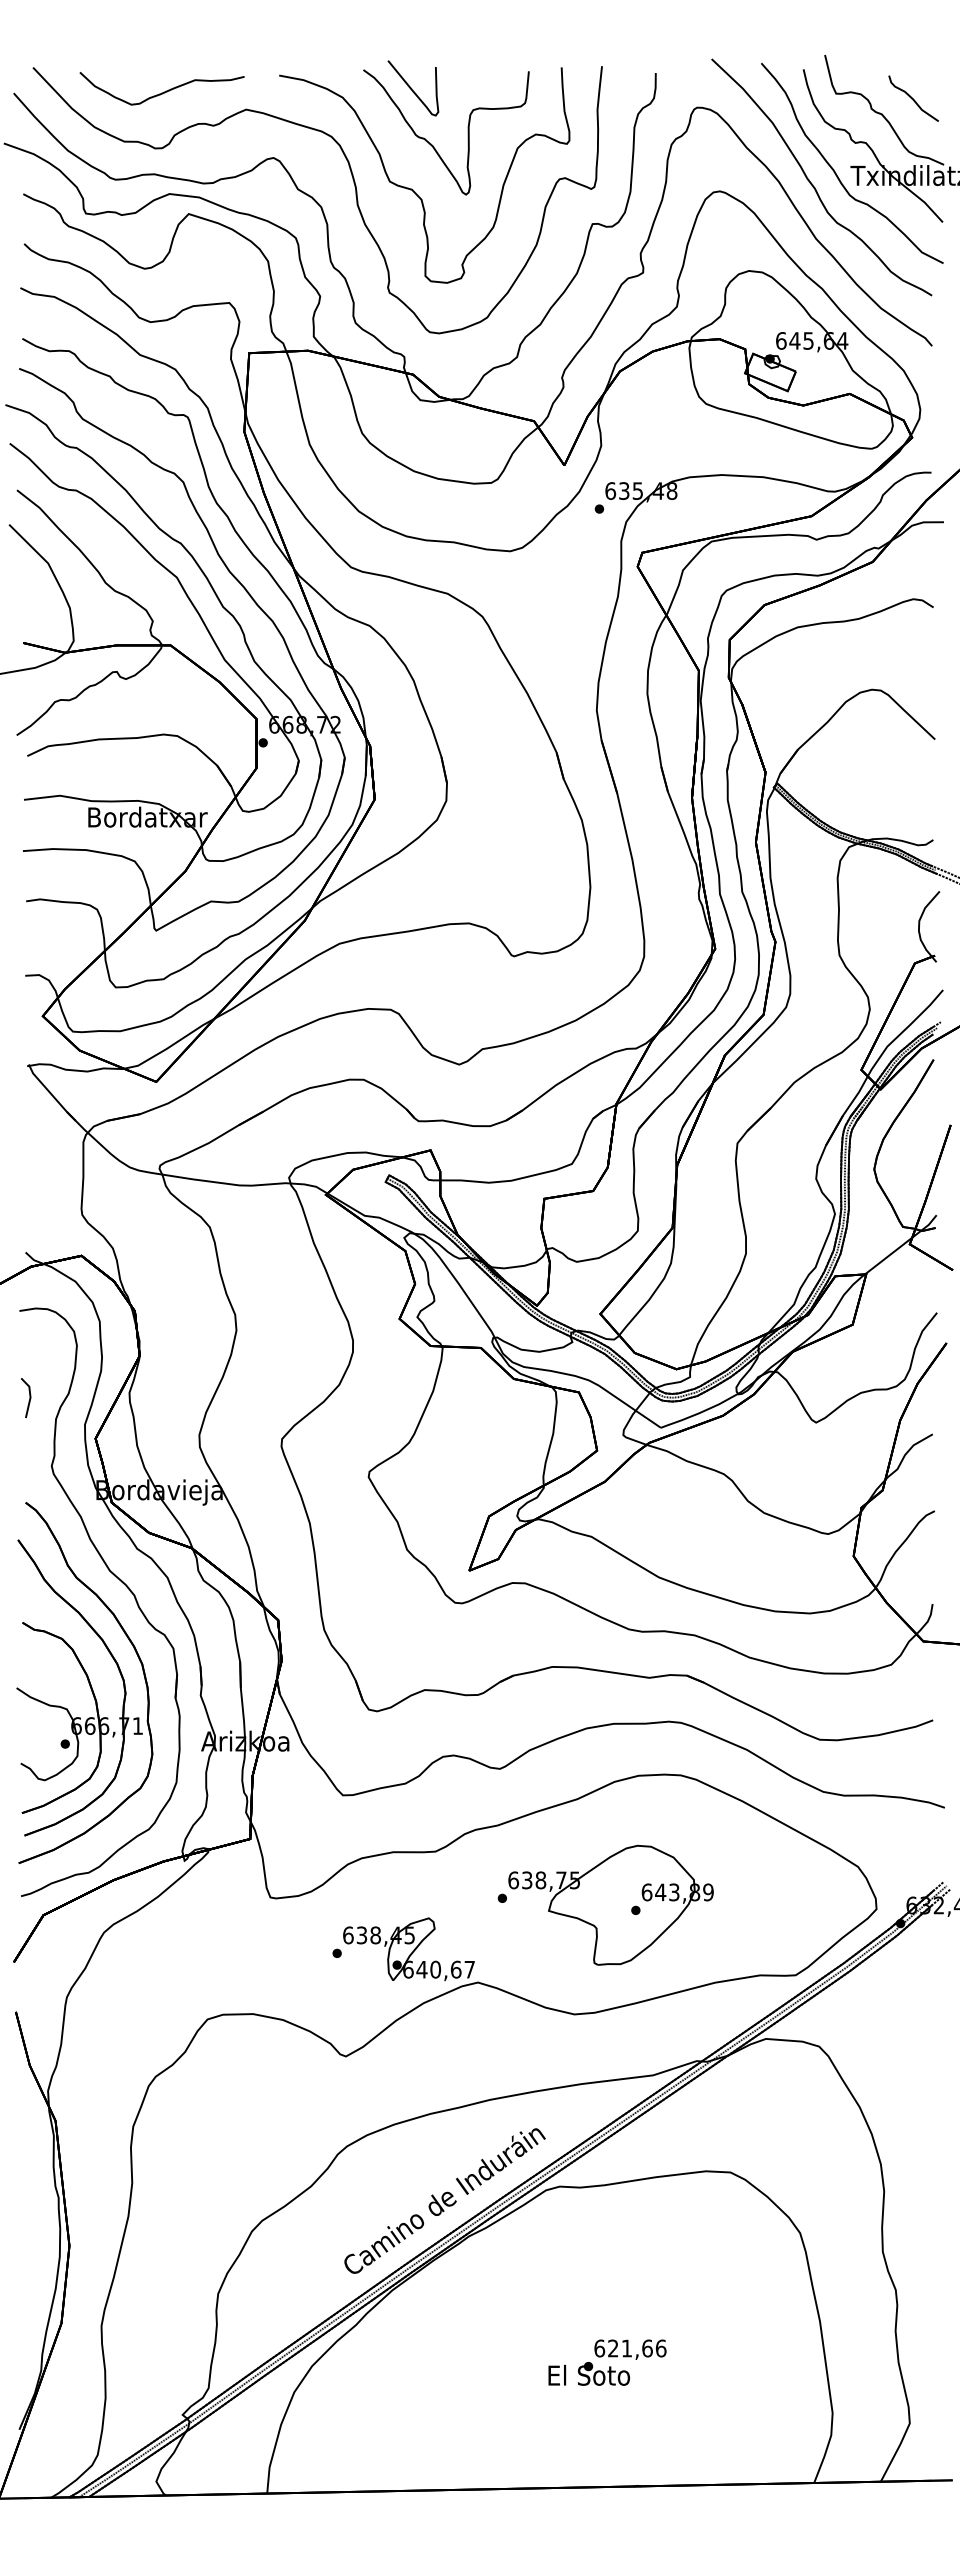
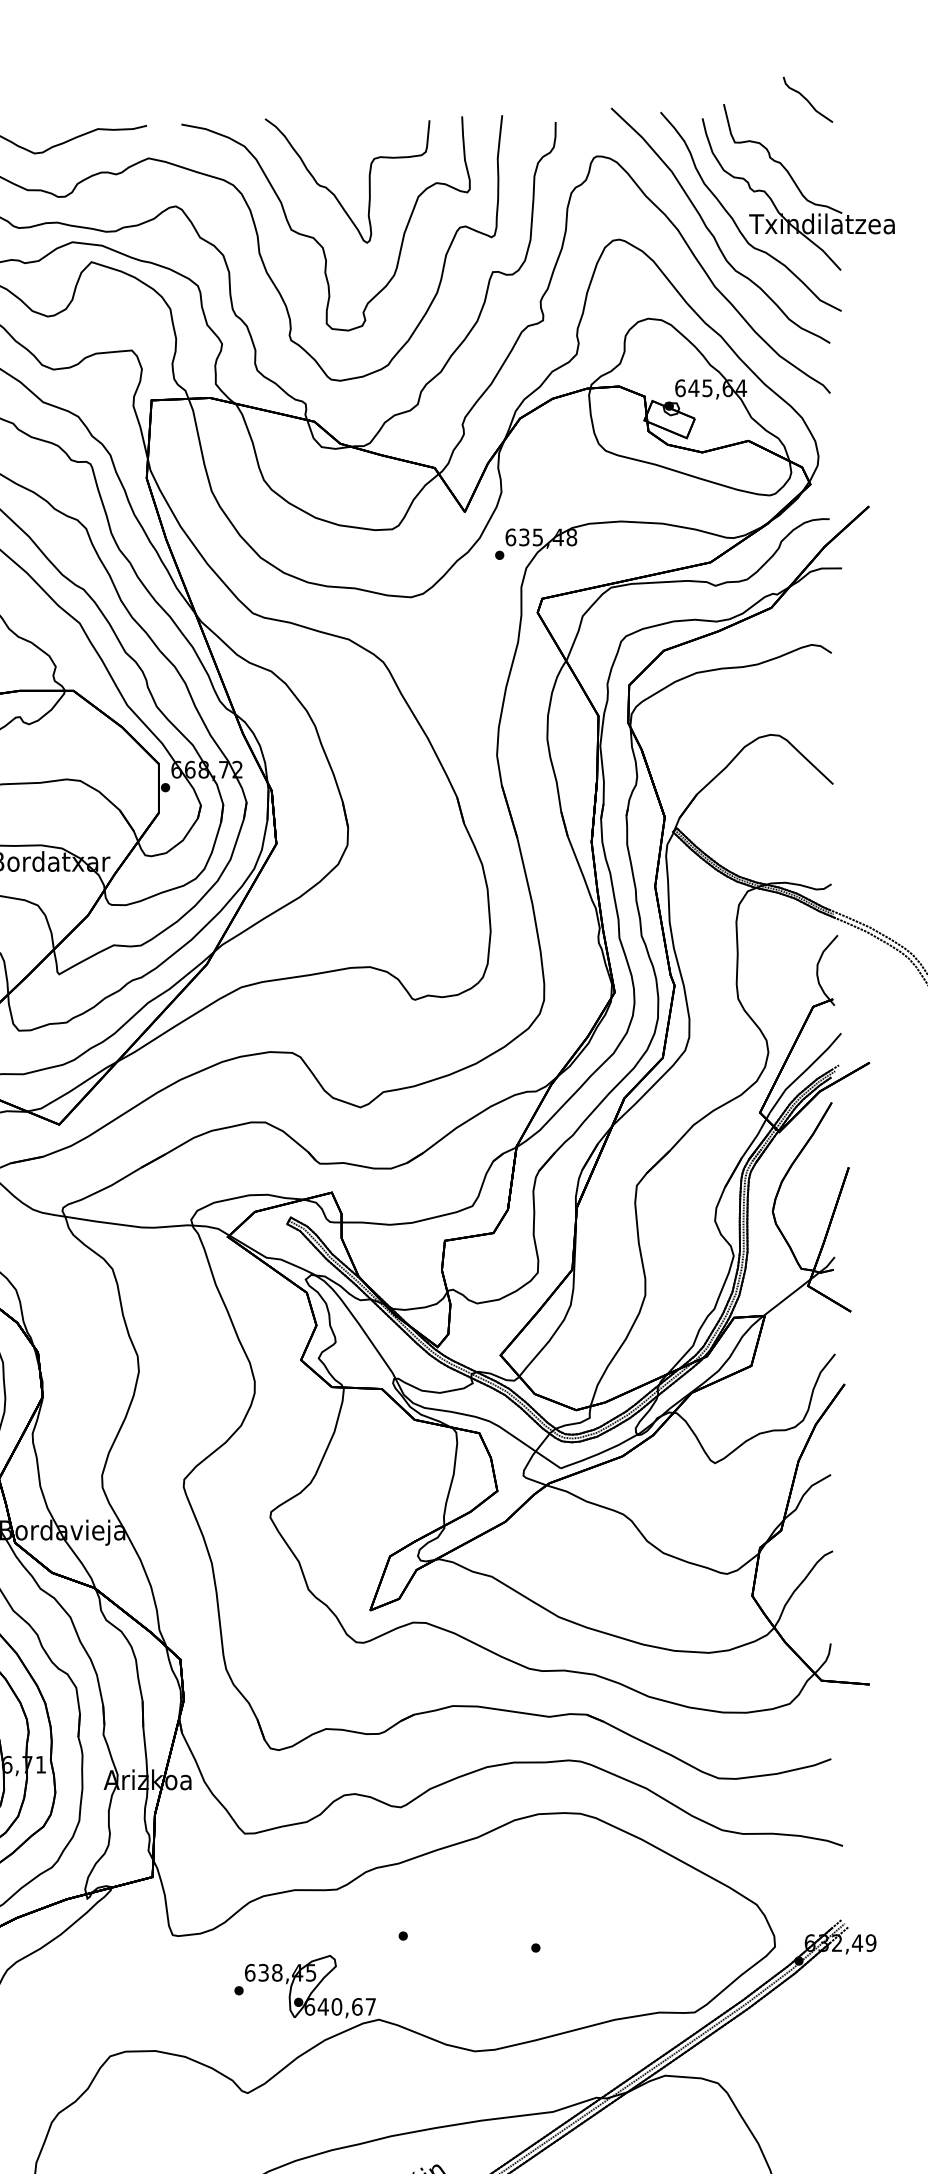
curve: (412, 88) -> (313, 137), removed
curve: (913, 98) -> (807, 99), moved
part: (610, 1904) -> (510, 1942), removed

